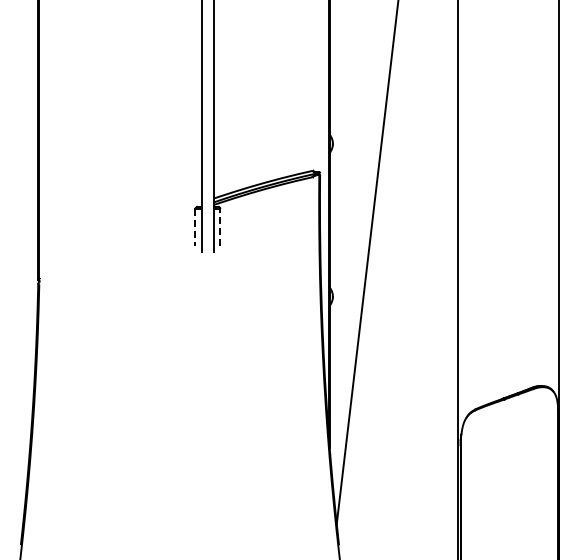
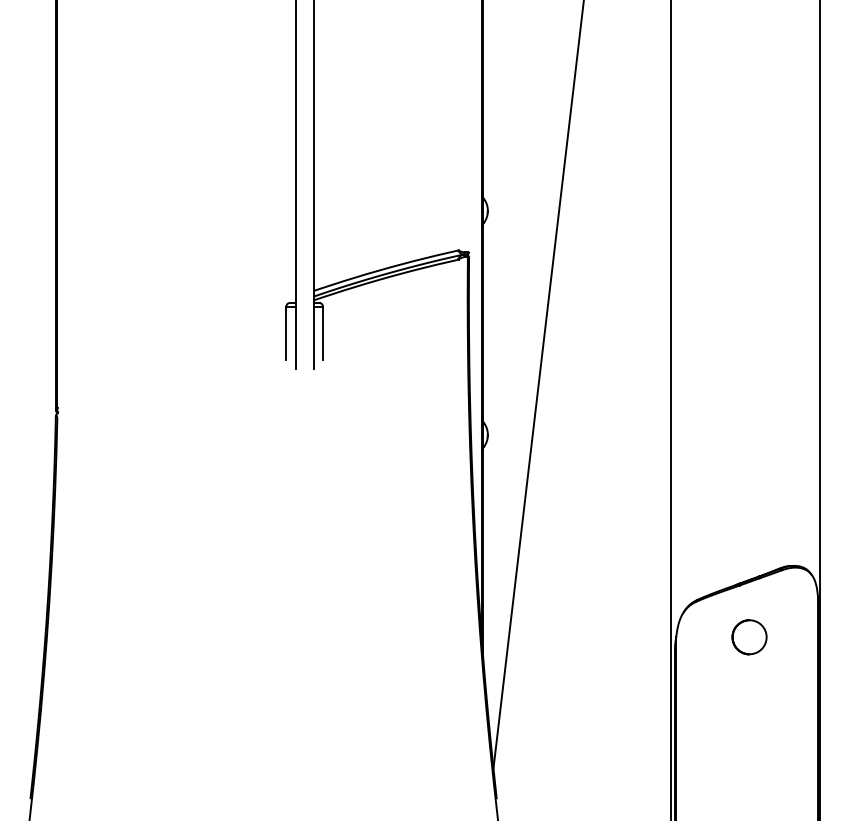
line: (220, 226) -> (323, 332), dashed -> solid
line: (195, 227) -> (286, 333), dashed -> solid
circle: (510, 434) -> (748, 636), added

